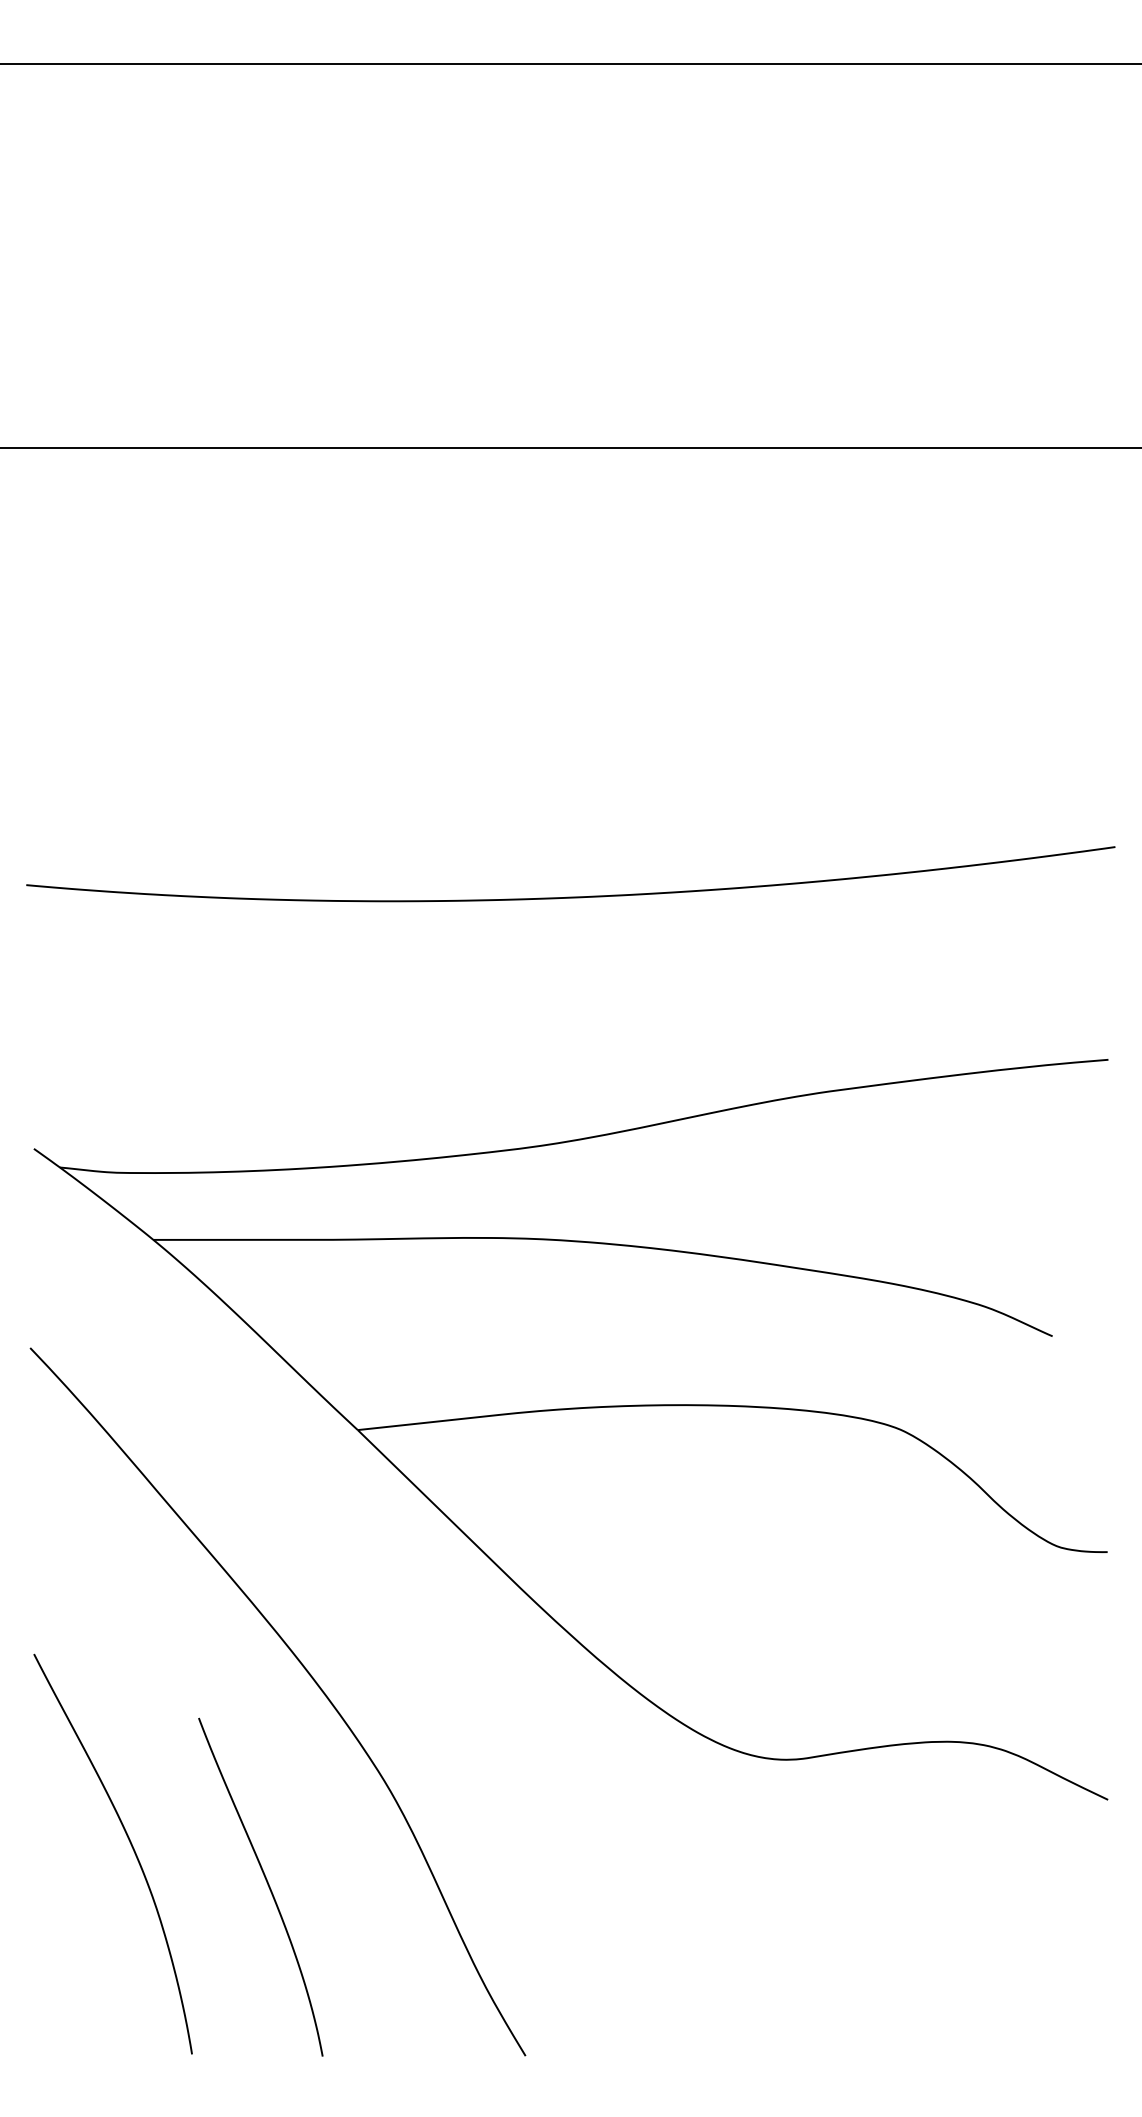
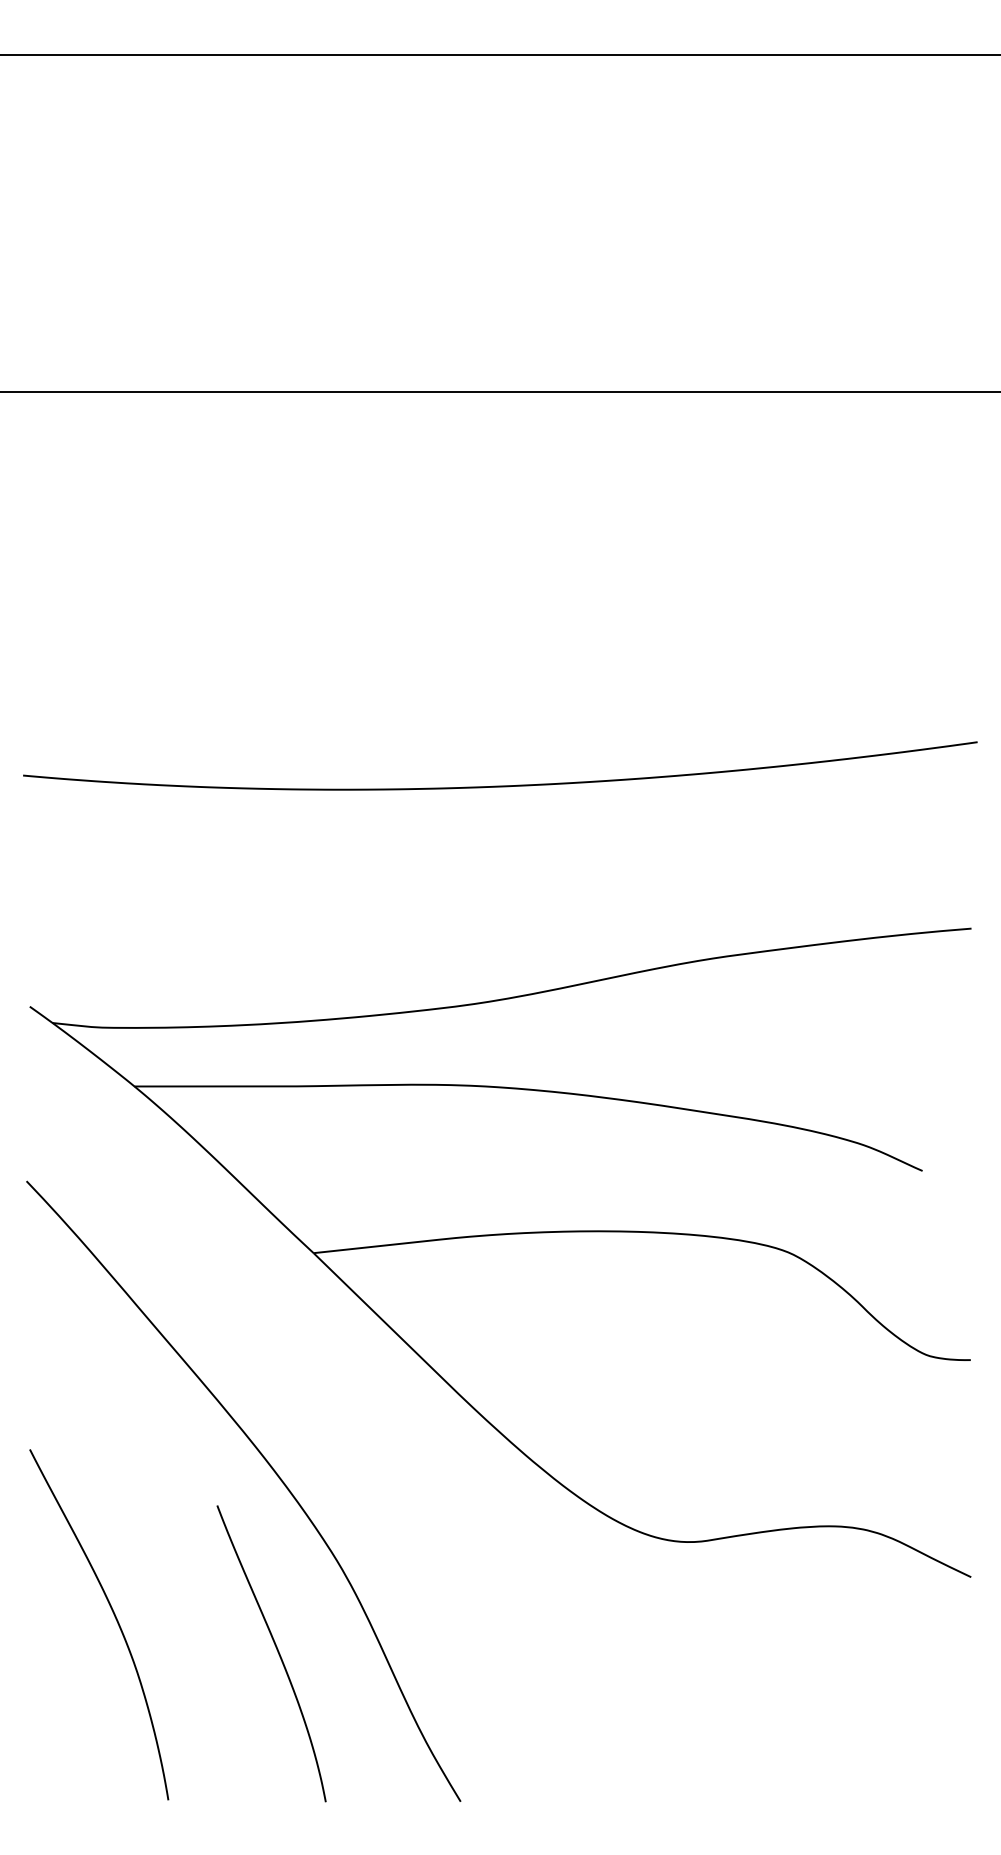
curve: (267, 1885) -> (277, 1652), moved

